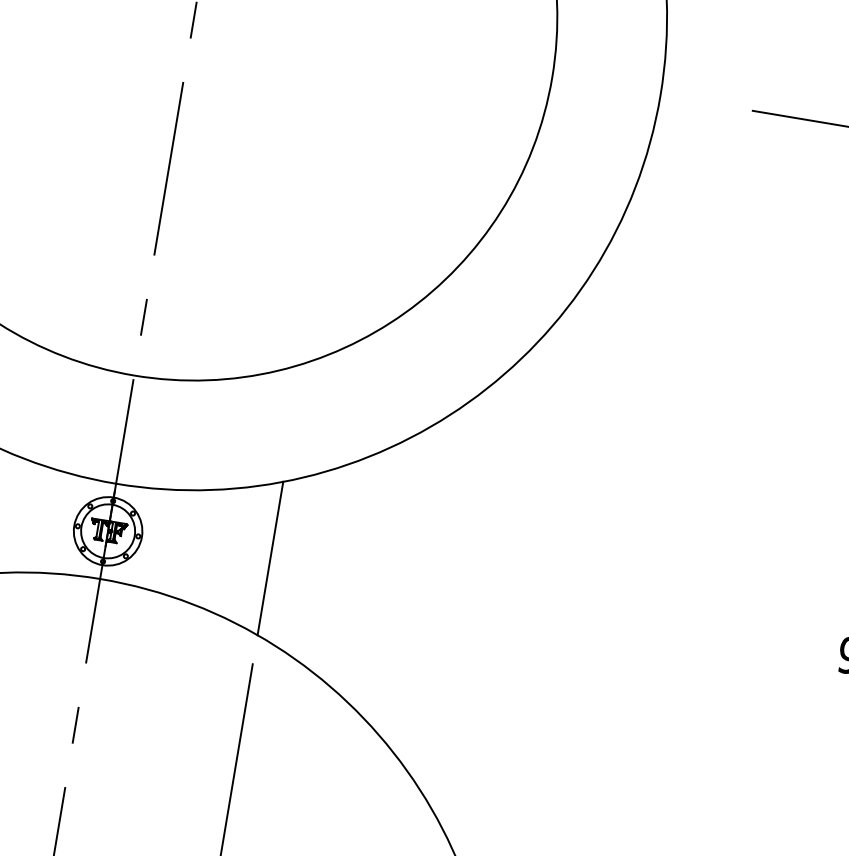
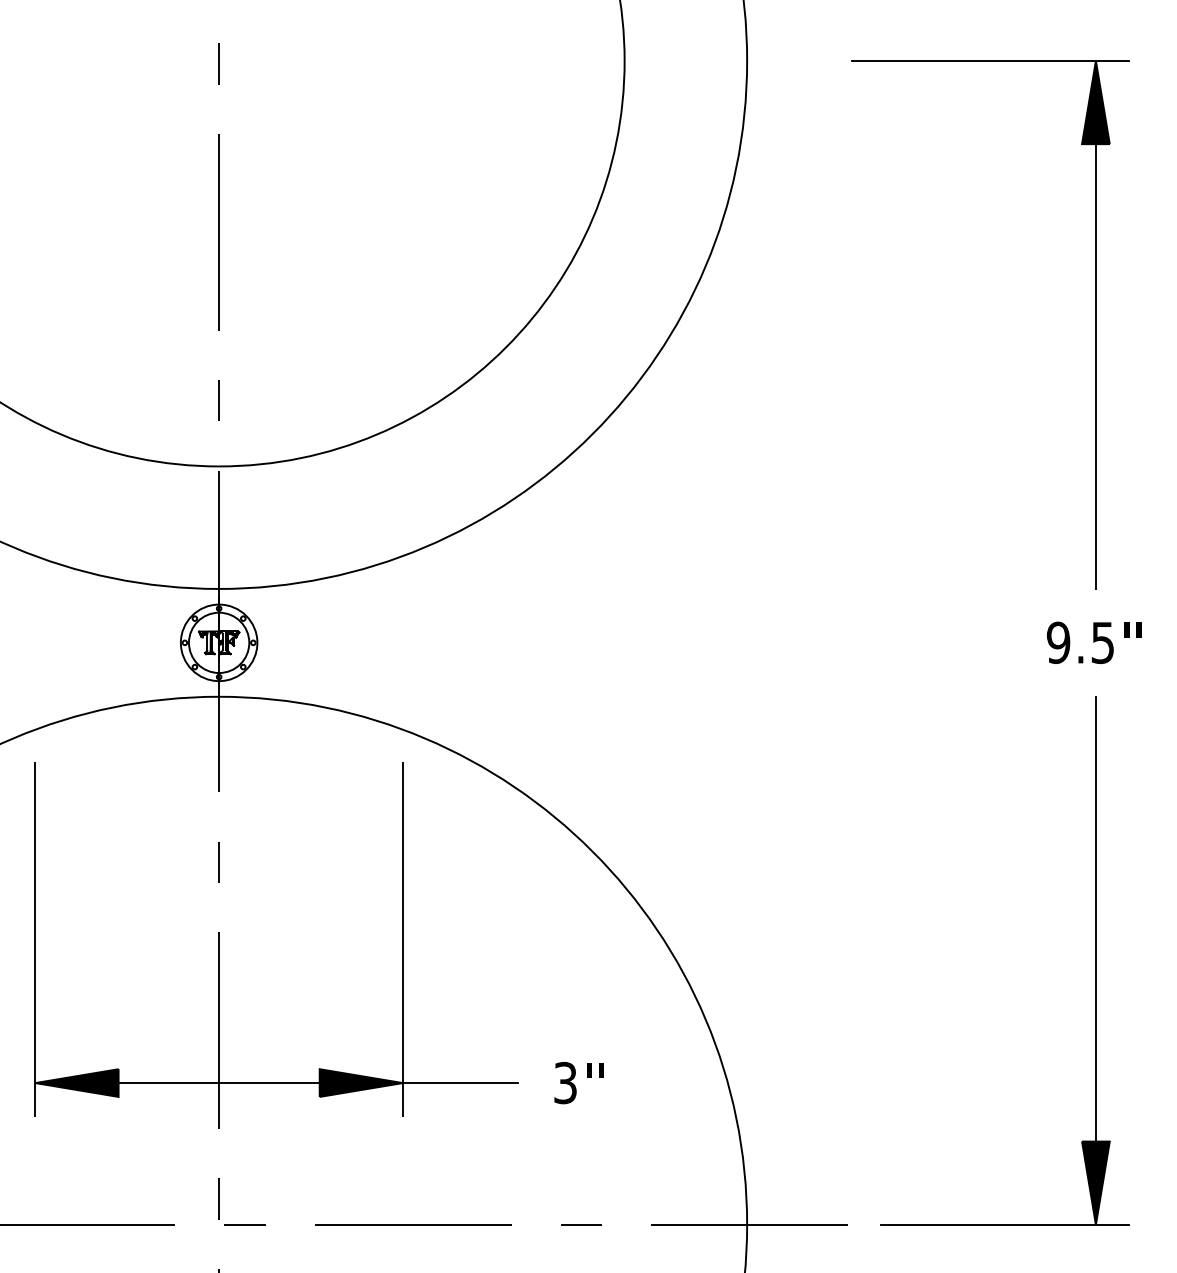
line: (270, 558) -> (402, 642), removed

